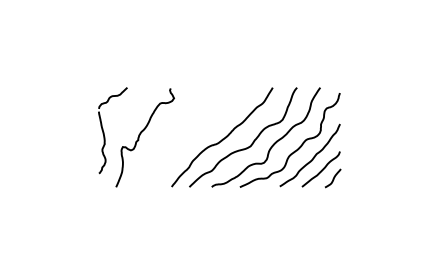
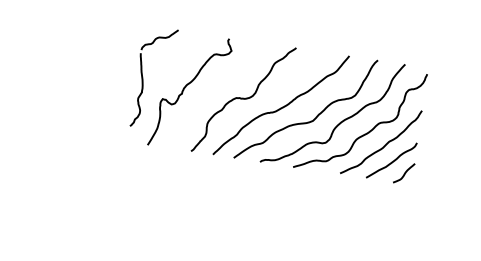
curve: (190, 137) -> (243, 99), added

